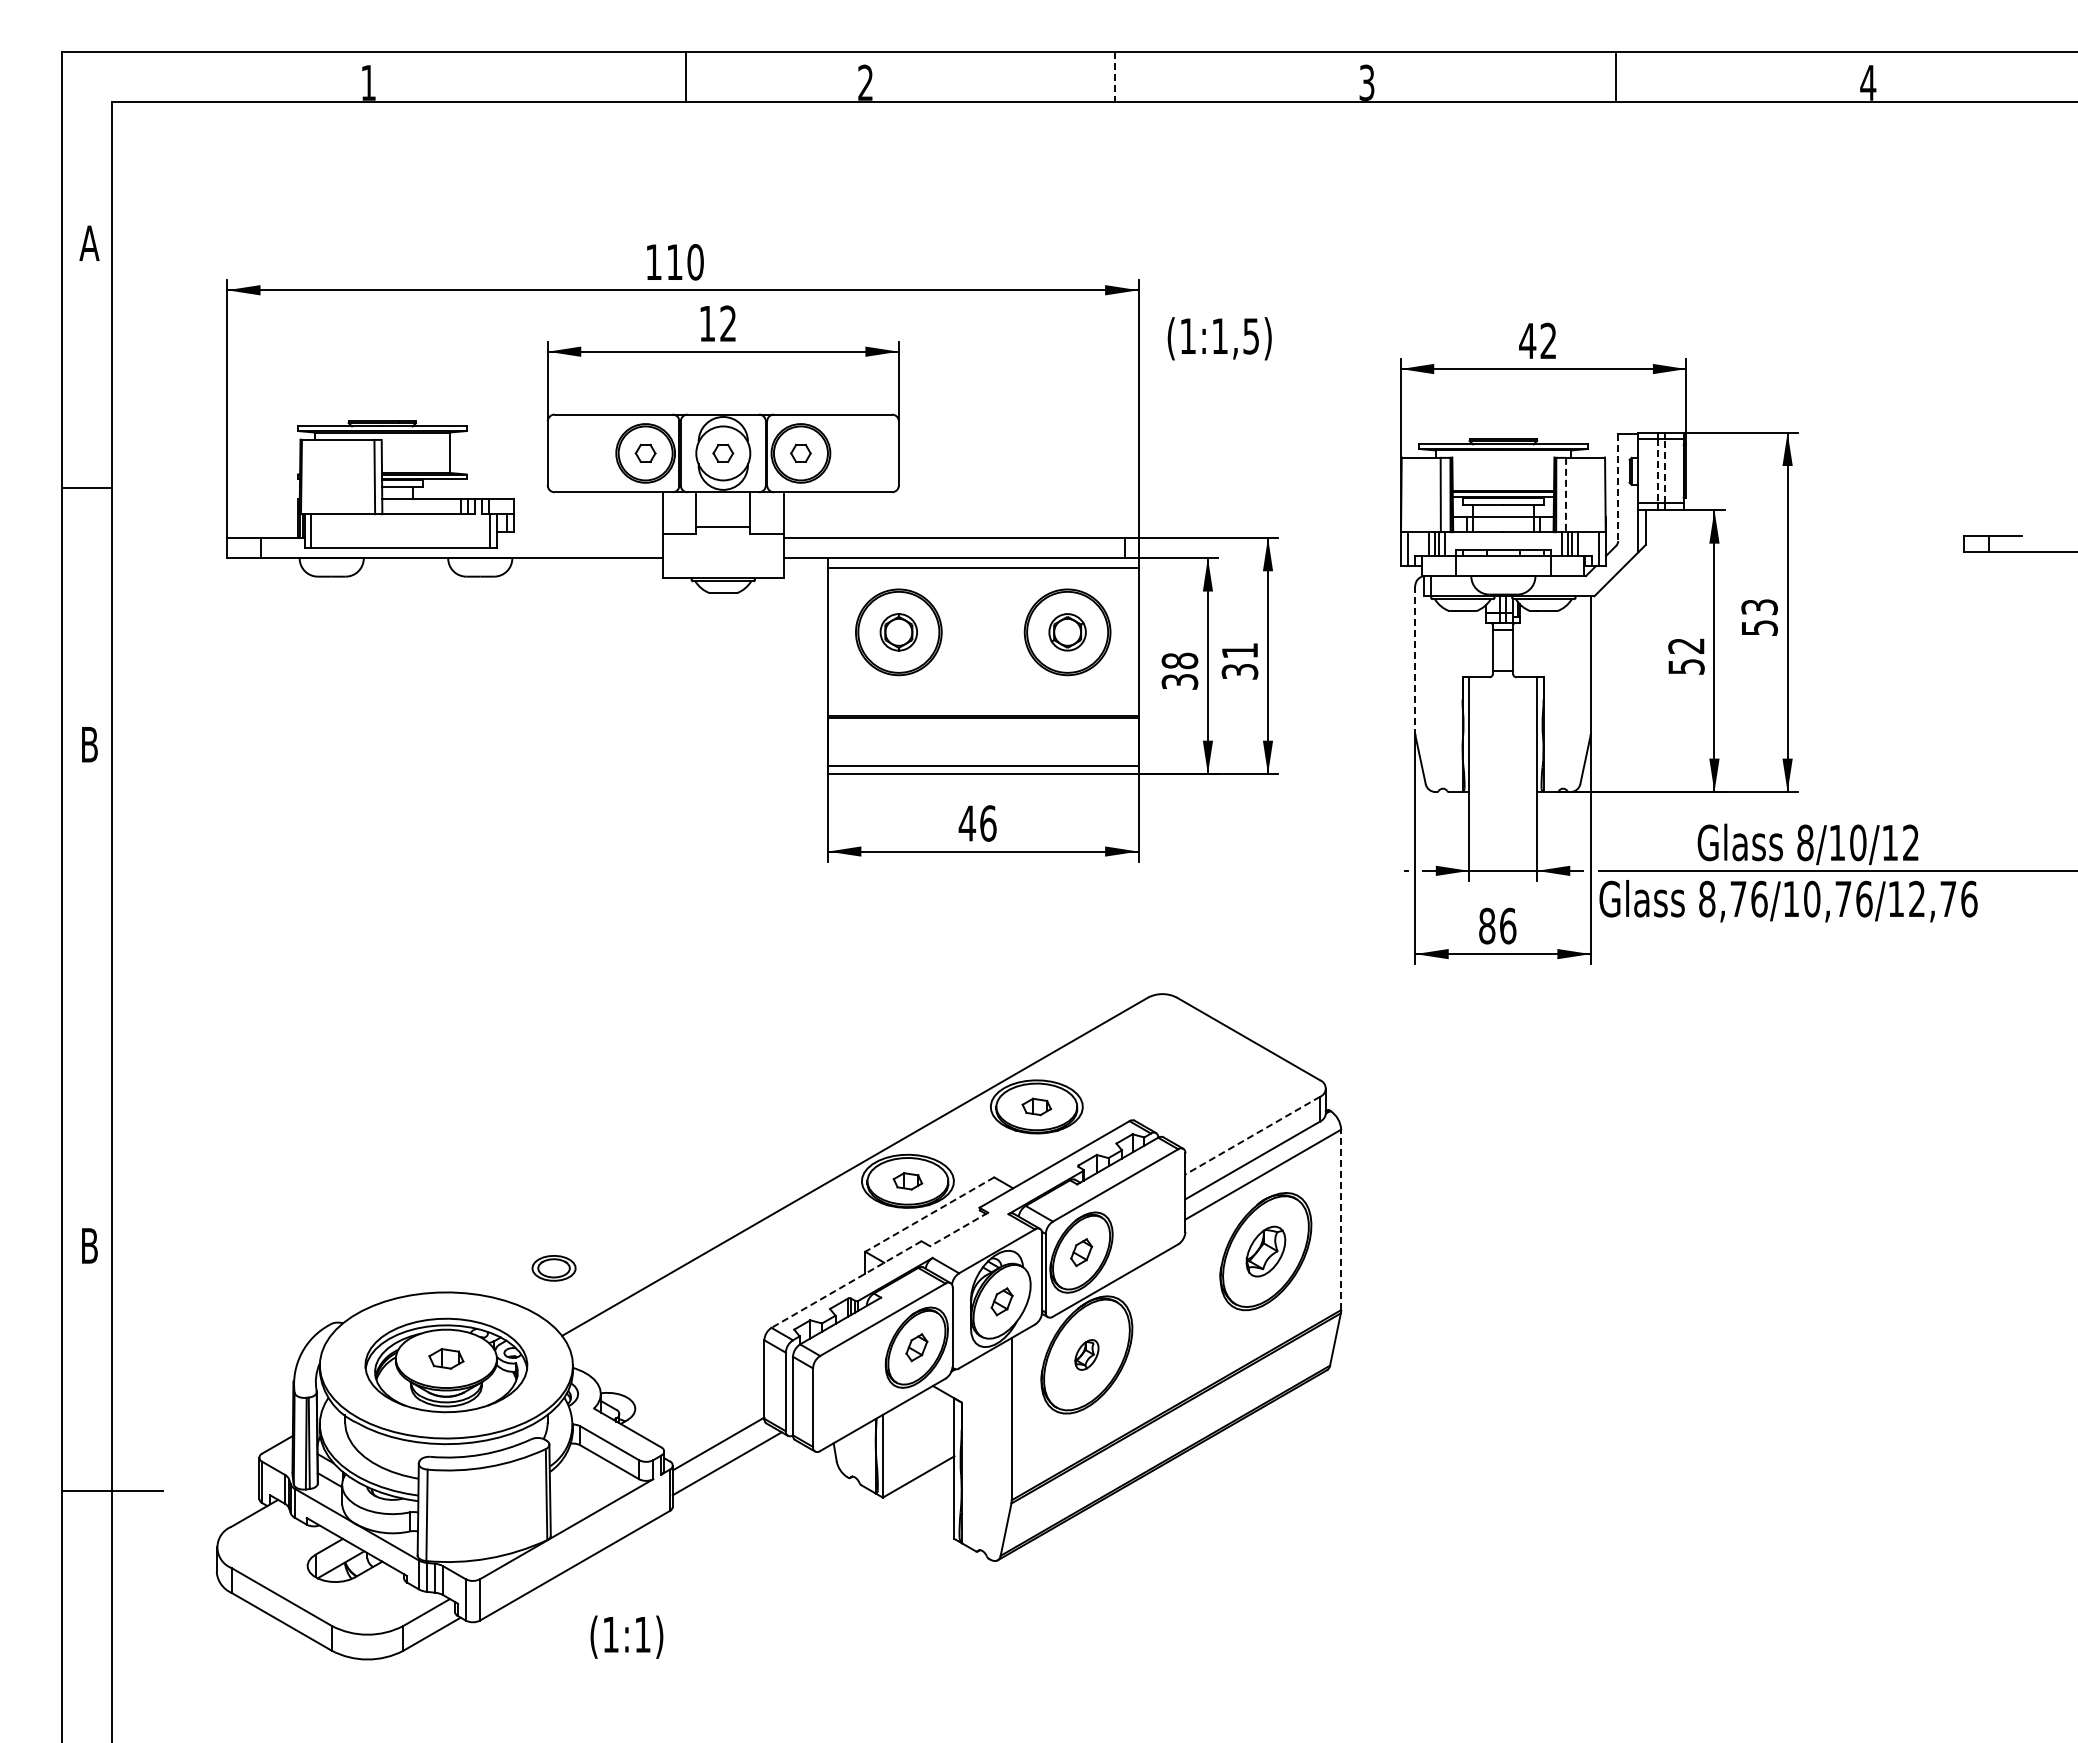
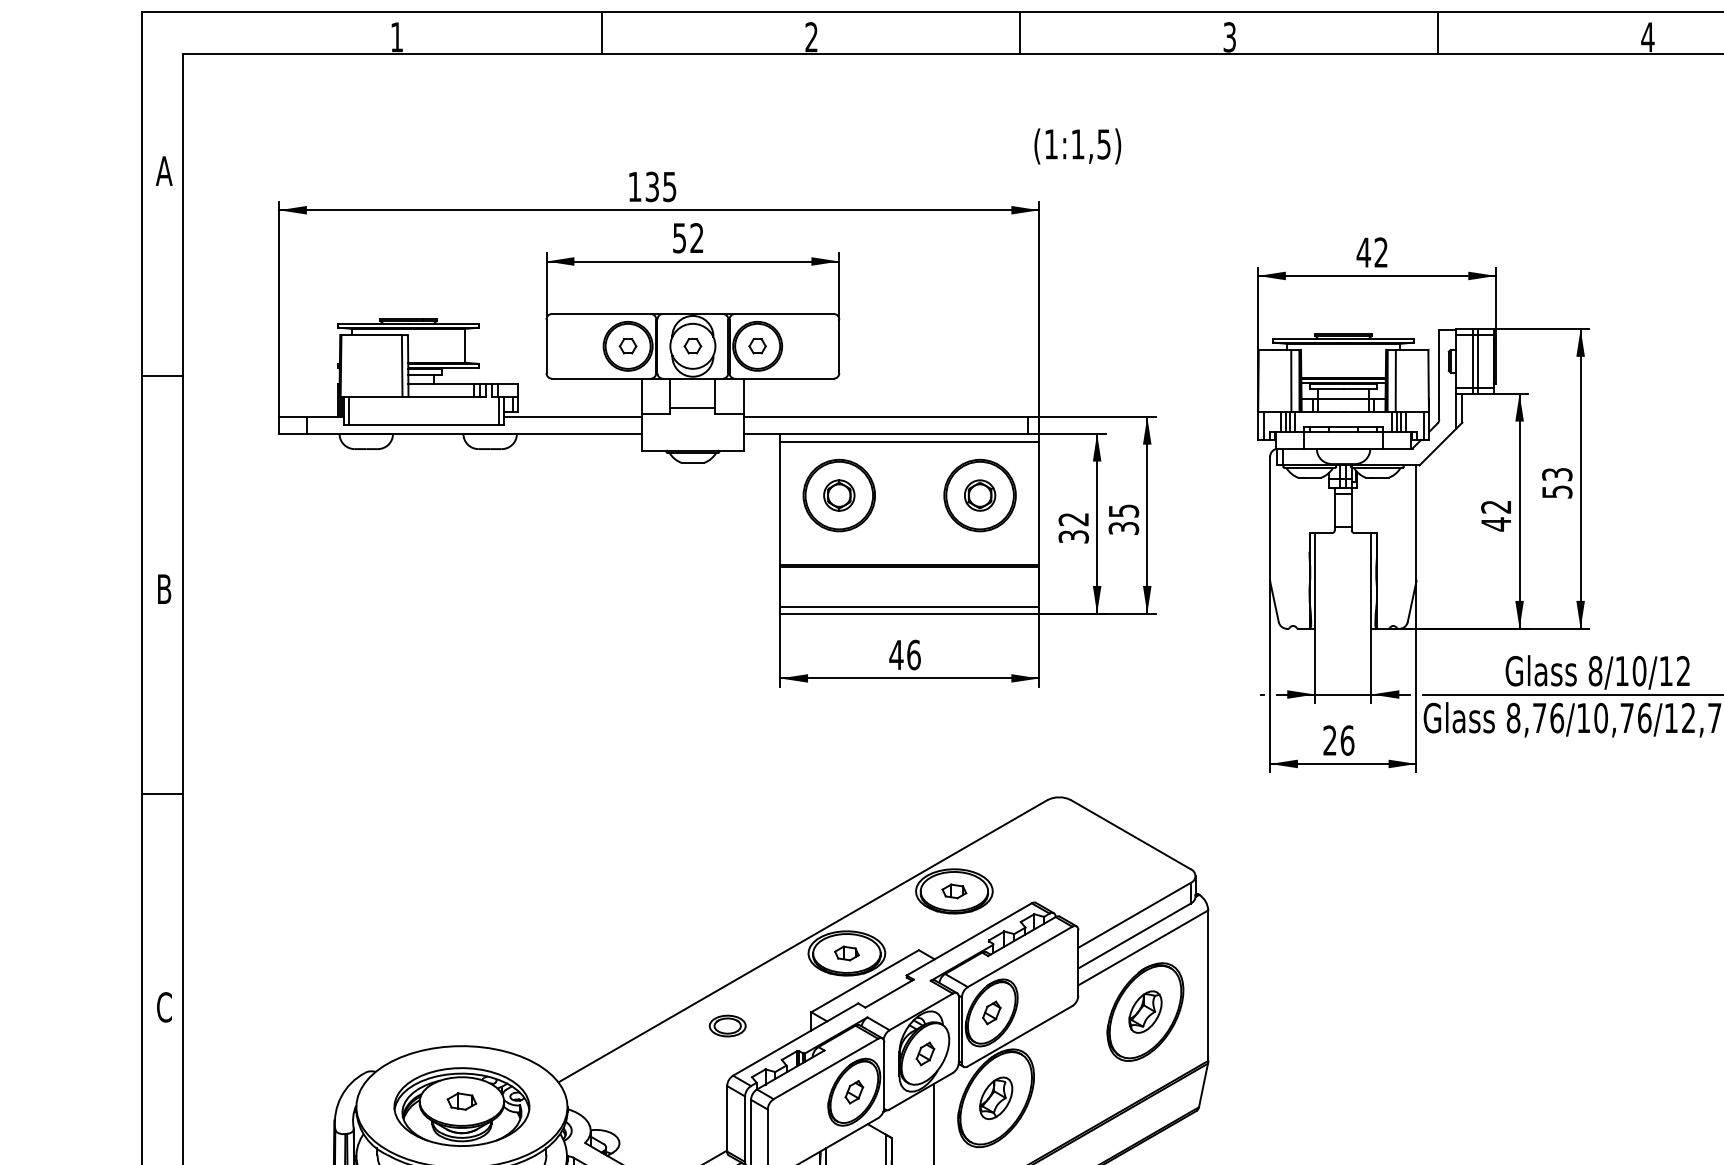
line: (685, 77) -> (601, 32), moved
line: (1115, 77) -> (1020, 32), dashed -> solid
text: (684, 262) -> (660, 187), 110 -> 135
text: (707, 324) -> (679, 238), 12 -> 52
text: (1219, 338) -> (1077, 146), moved
line: (1664, 470) -> (1477, 360), dashed -> solid
line: (1657, 471) -> (1472, 361), dashed -> solid
line: (1618, 488) -> (1439, 375), dashed -> solid
line: (1566, 495) -> (1396, 381), dashed -> solid
line: (579, 537) -> (572, 416), added
text: (1240, 650) -> (1124, 510), 31 -> 35
line: (1415, 659) -> (1270, 518), dashed -> solid
text: (1179, 660) -> (1073, 519), 38 -> 32
text: (1686, 666) -> (1496, 524), 52 -> 42
text: (1487, 925) -> (1330, 740), 86 -> 26
line: (87, 989) -> (162, 793), added
line: (1252, 1135) -> (1134, 915), dashed -> solid
line: (929, 1214) -> (864, 981), dashed -> solid
line: (1341, 1219) -> (1208, 985), dashed -> solid
line: (958, 1229) -> (889, 993), dashed -> solid
text: (89, 1245) -> (164, 1007), B -> C
part: (553, 1268) -> (727, 1026), moved
line: (846, 1284) -> (795, 1039), dashed -> solid
part: (1086, 1354) -> (995, 1097), size x1.67

